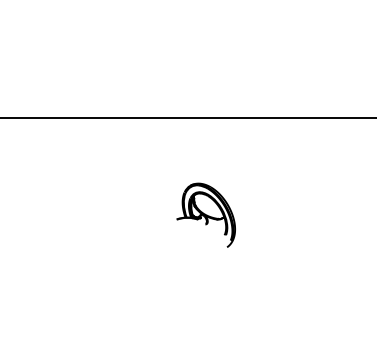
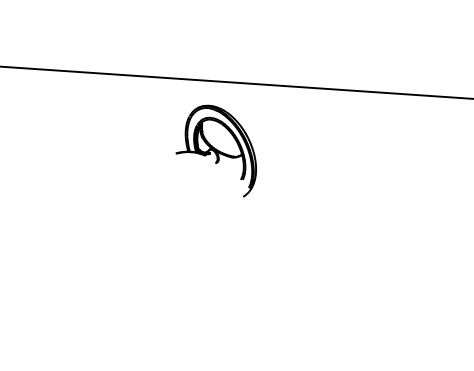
part: (205, 214) -> (216, 149), moved

